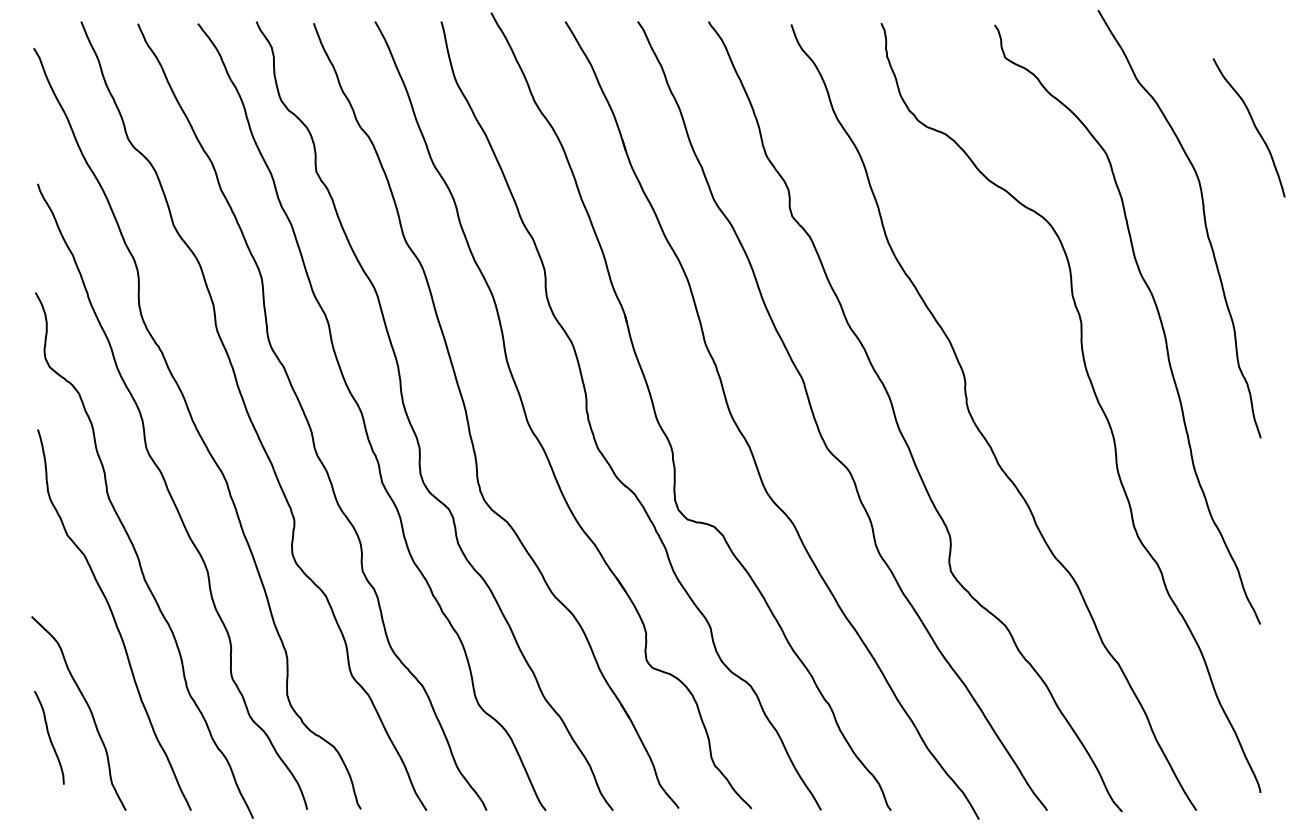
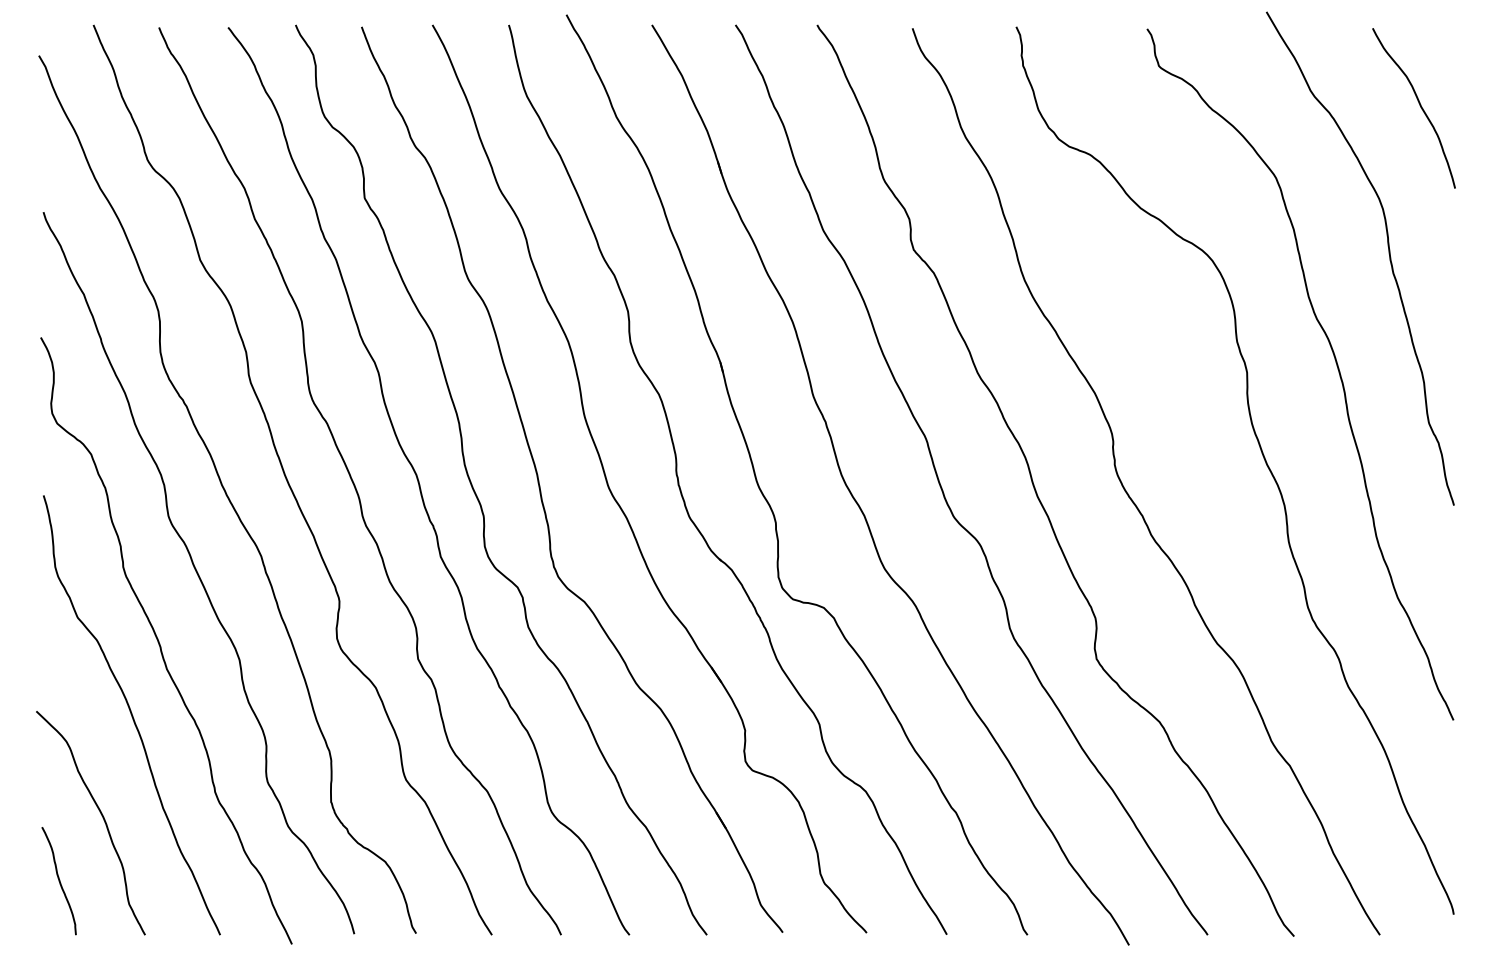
curve: (1253, 125) -> (1419, 105), moved
curve: (49, 737) -> (59, 880), moved

